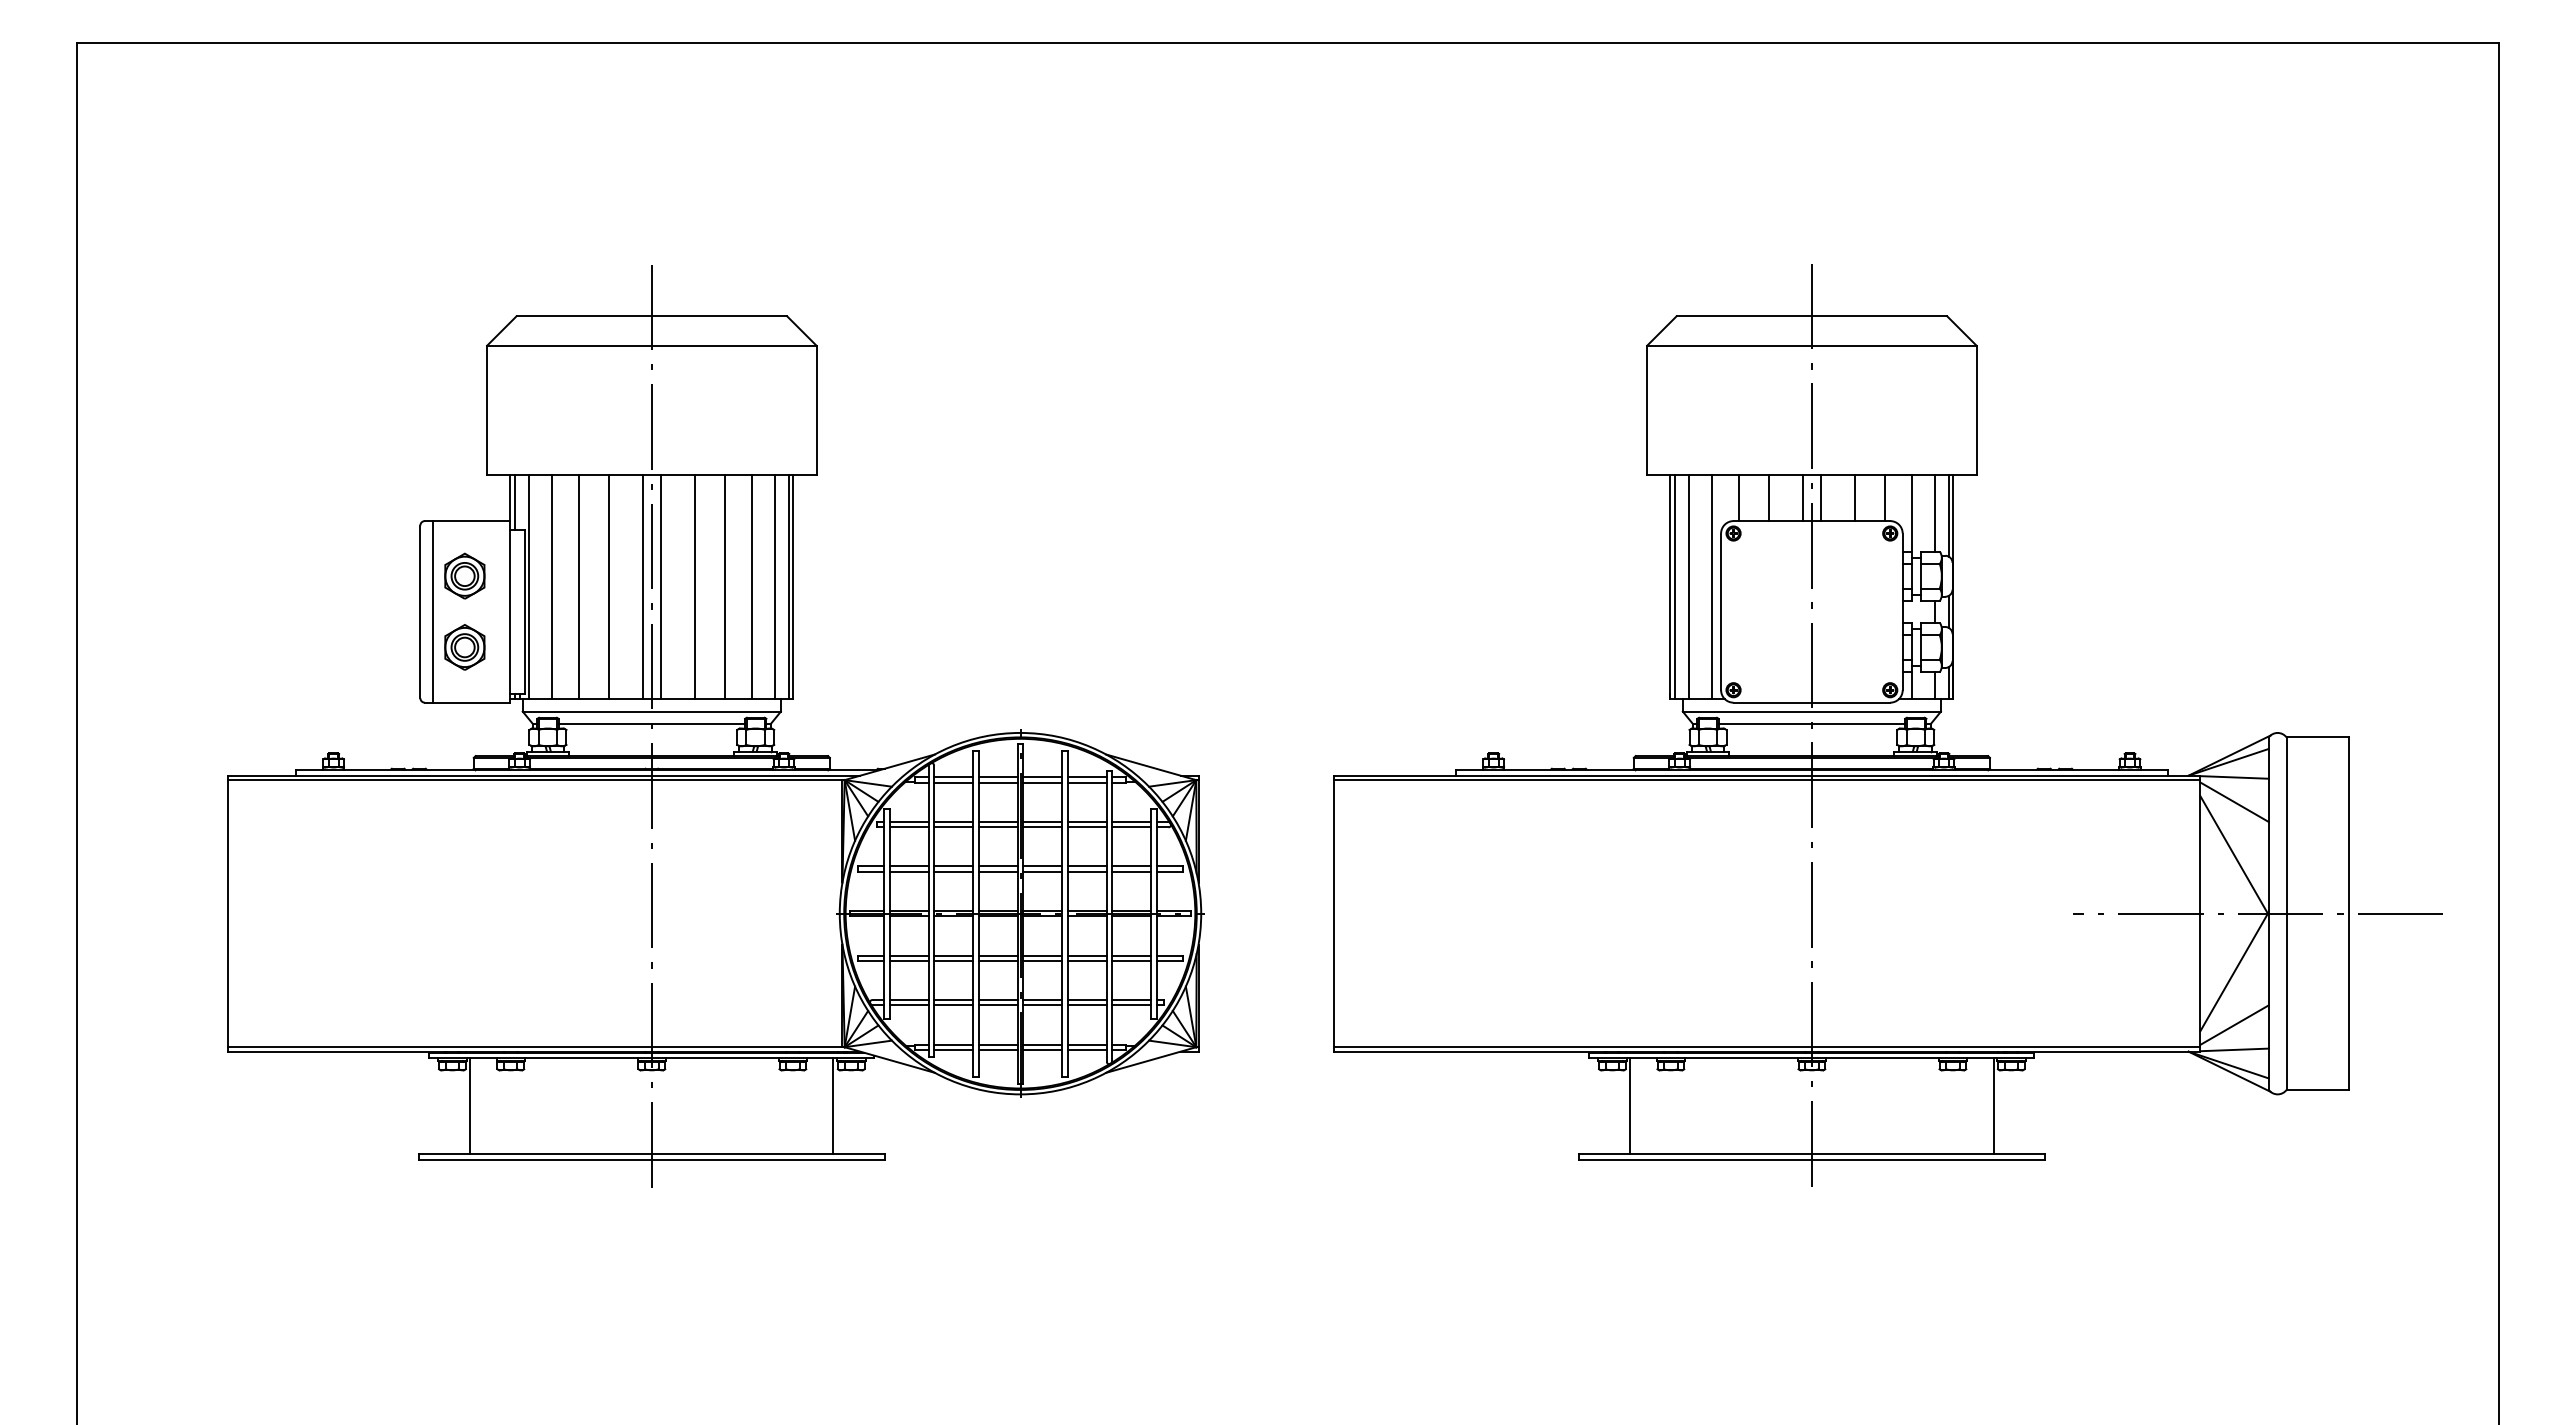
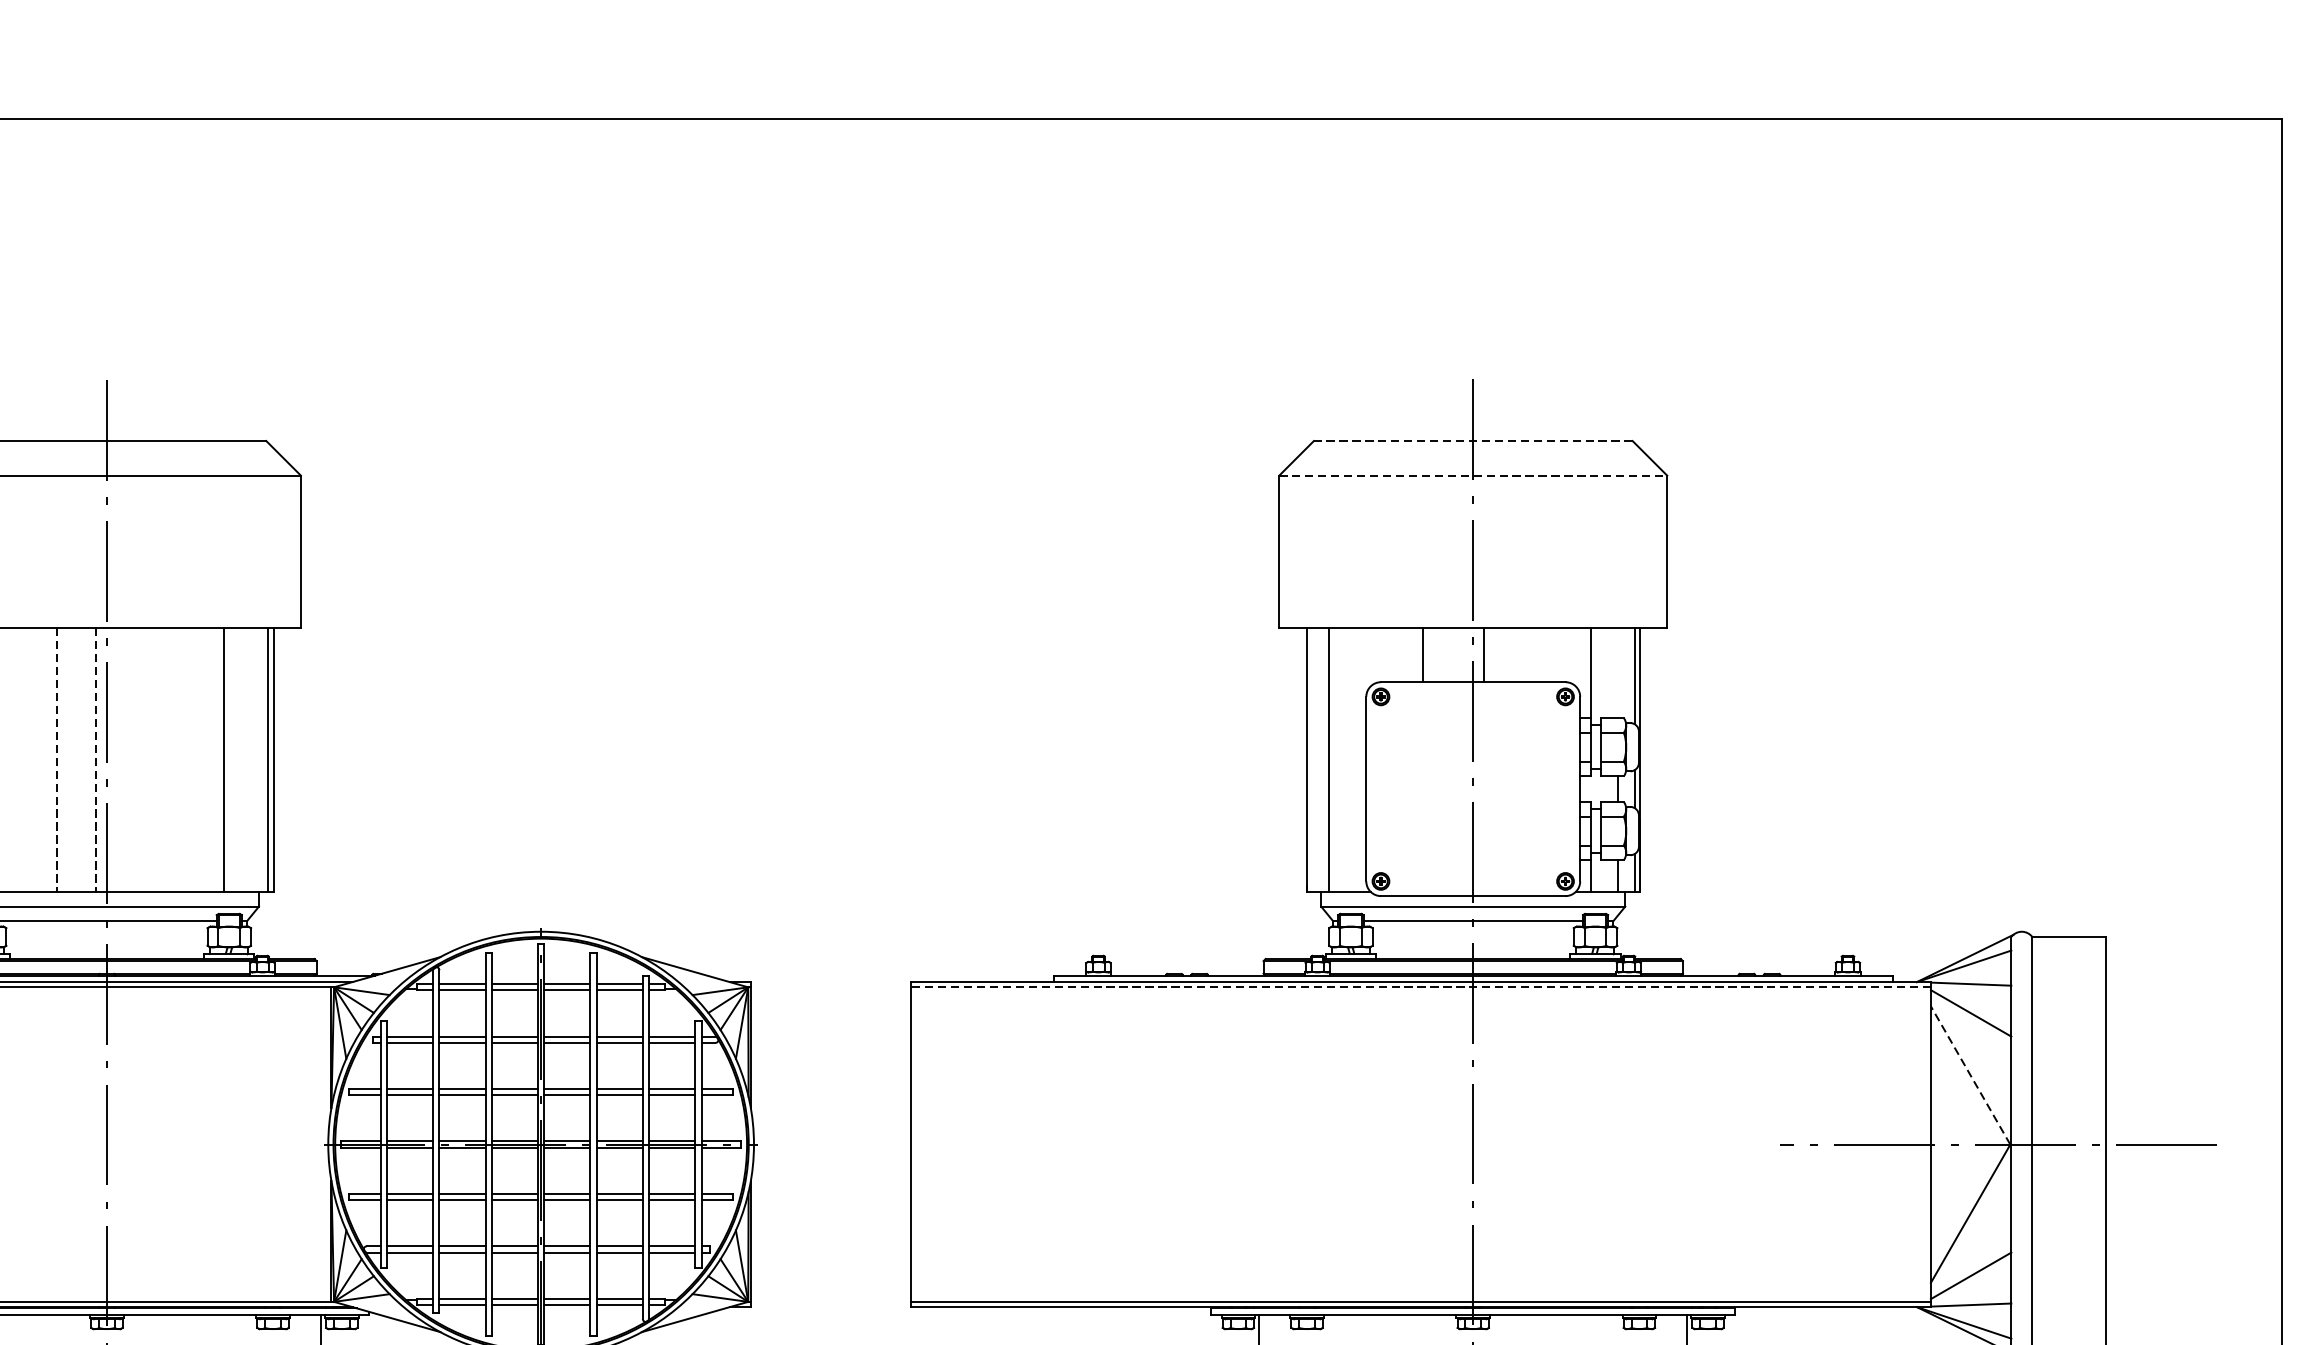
line: (1811, 316) -> (1472, 441), solid -> dashed
line: (1811, 345) -> (1472, 475), solid -> dashed
line: (1738, 498) -> (1386, 655), removed
line: (1802, 498) -> (1462, 655), removed
line: (1854, 498) -> (1523, 655), removed
line: (1884, 498) -> (1558, 655), removed
line: (1934, 513) -> (1617, 673), removed
line: (578, 587) -> (20, 760), removed
line: (609, 587) -> (57, 760), solid -> dashed
line: (642, 587) -> (95, 760), solid -> dashed
line: (660, 587) -> (117, 760), removed
line: (694, 587) -> (157, 760), removed
line: (724, 587) -> (192, 760), removed
line: (774, 587) -> (251, 760), removed
line: (1674, 587) -> (1311, 760), removed
line: (1712, 587) -> (1356, 760), removed
line: (1766, 780) -> (1419, 987), solid -> dashed
line: (2234, 855) -> (1970, 1076), solid -> dashed

